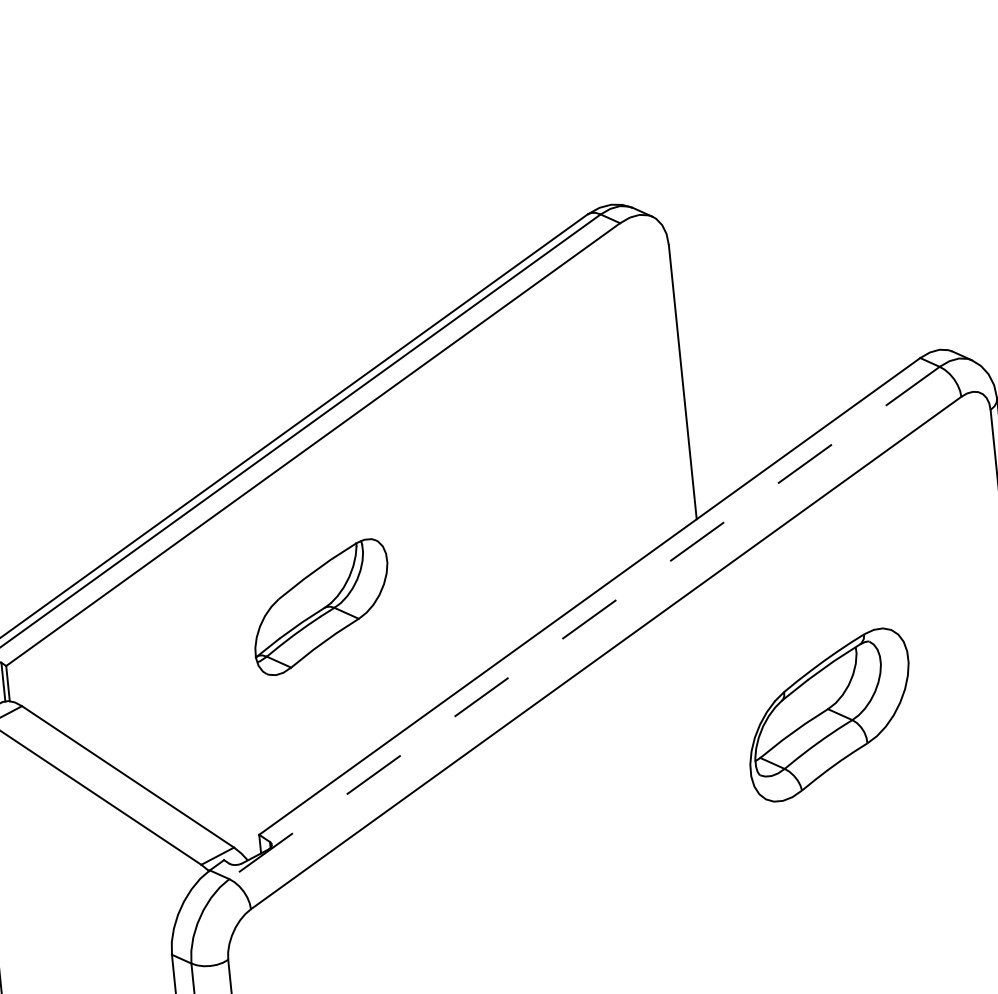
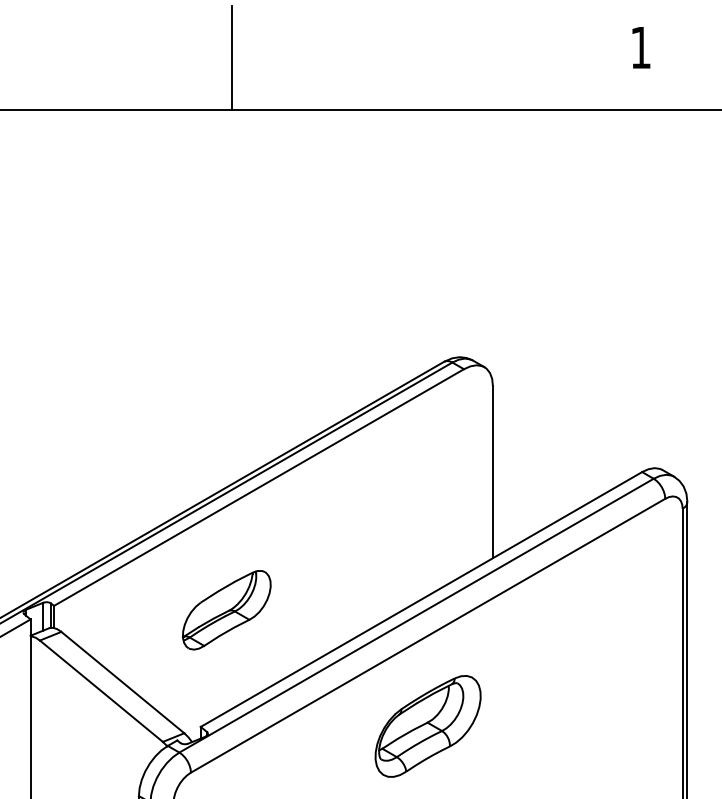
part: (320, 607) -> (226, 610), moved
line: (584, 622) -> (416, 615), dashed -> solid
part: (828, 715) -> (427, 726), moved

